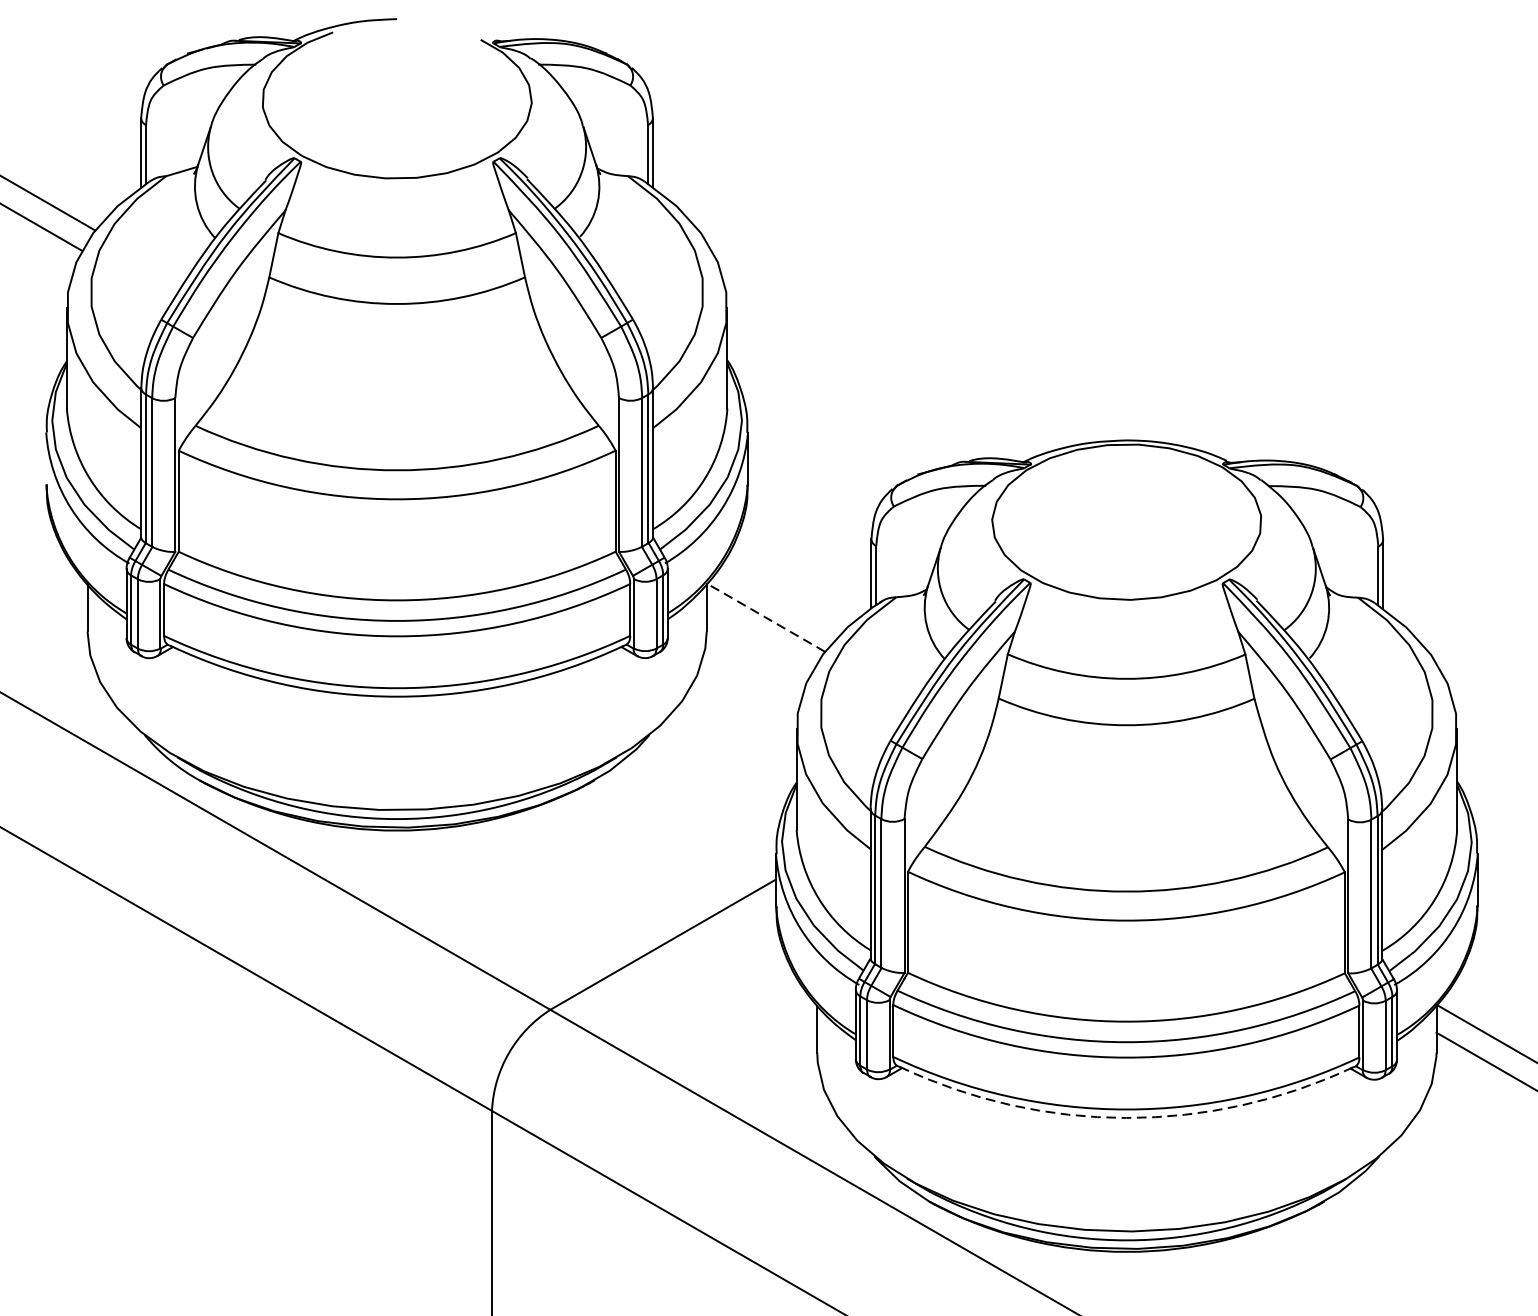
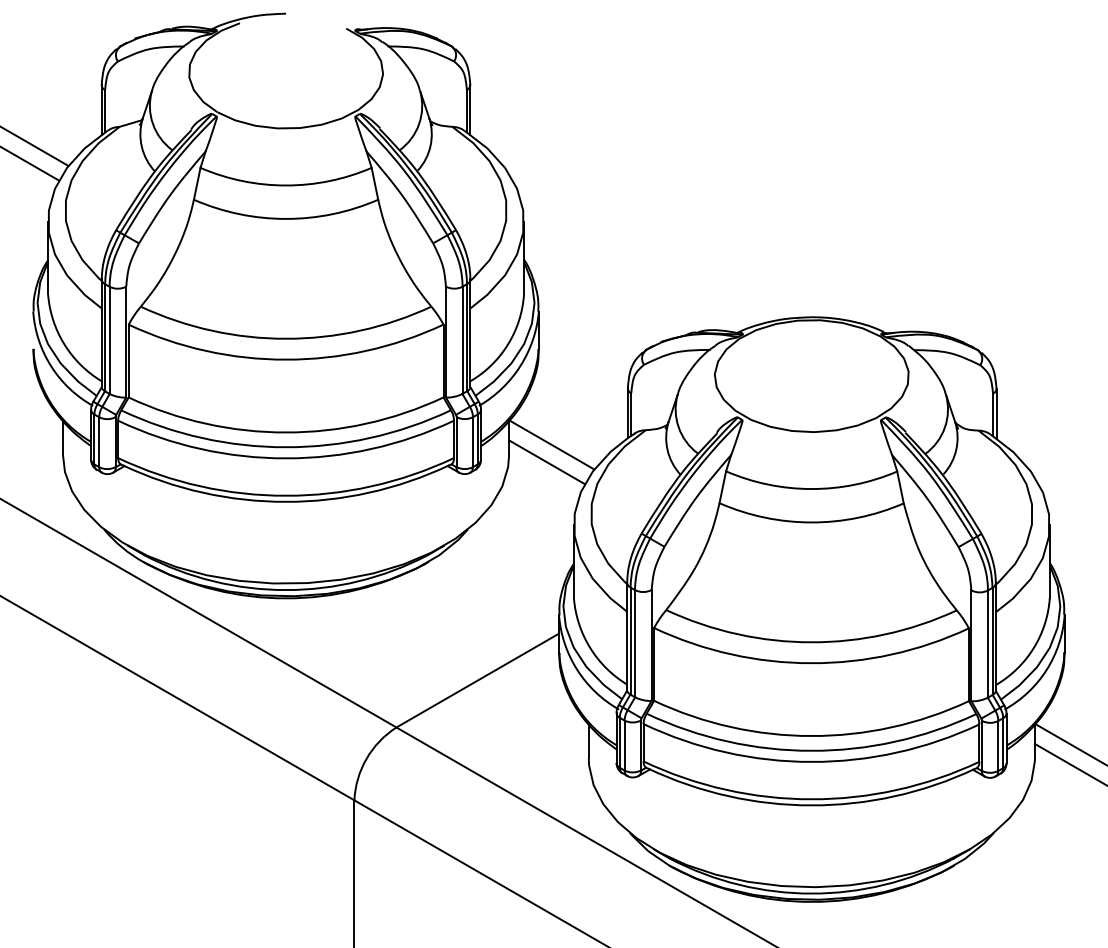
line: (765, 617) -> (551, 444), dashed -> solid
line: (758, 642) -> (546, 462), added
arc: (1126, 1118) -> (811, 805), dashed -> solid

